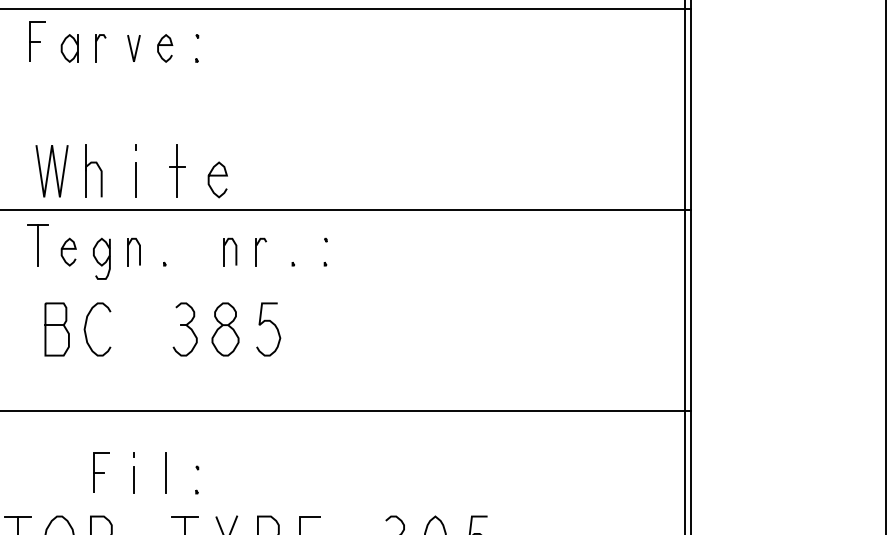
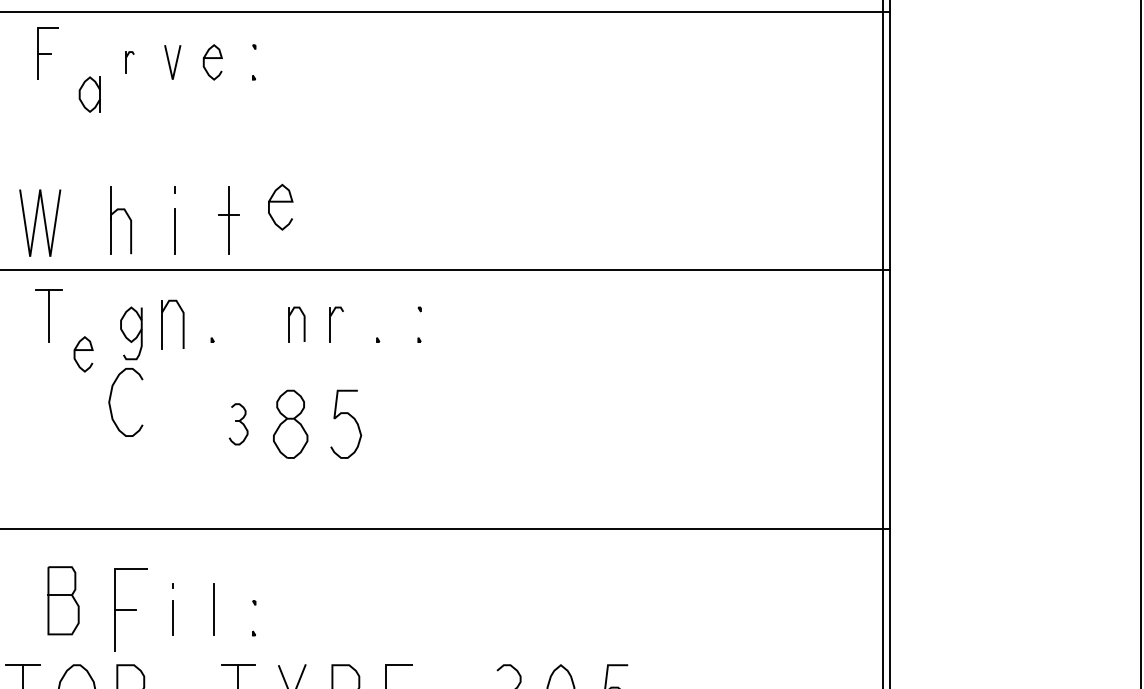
part: (69, 48) -> (89, 94), moved
part: (100, 48) -> (129, 62), size x0.6
line: (49, 170) -> (36, 222), moved
curve: (217, 176) -> (280, 202), moved
curve: (68, 249) -> (83, 350), moved
part: (133, 251) -> (172, 323), size x1.4
curve: (86, 326) -> (111, 398), moved
part: (56, 329) -> (62, 600), moved
part: (184, 329) -> (237, 424), size x0.6
part: (101, 472) -> (130, 608), size x1.6

